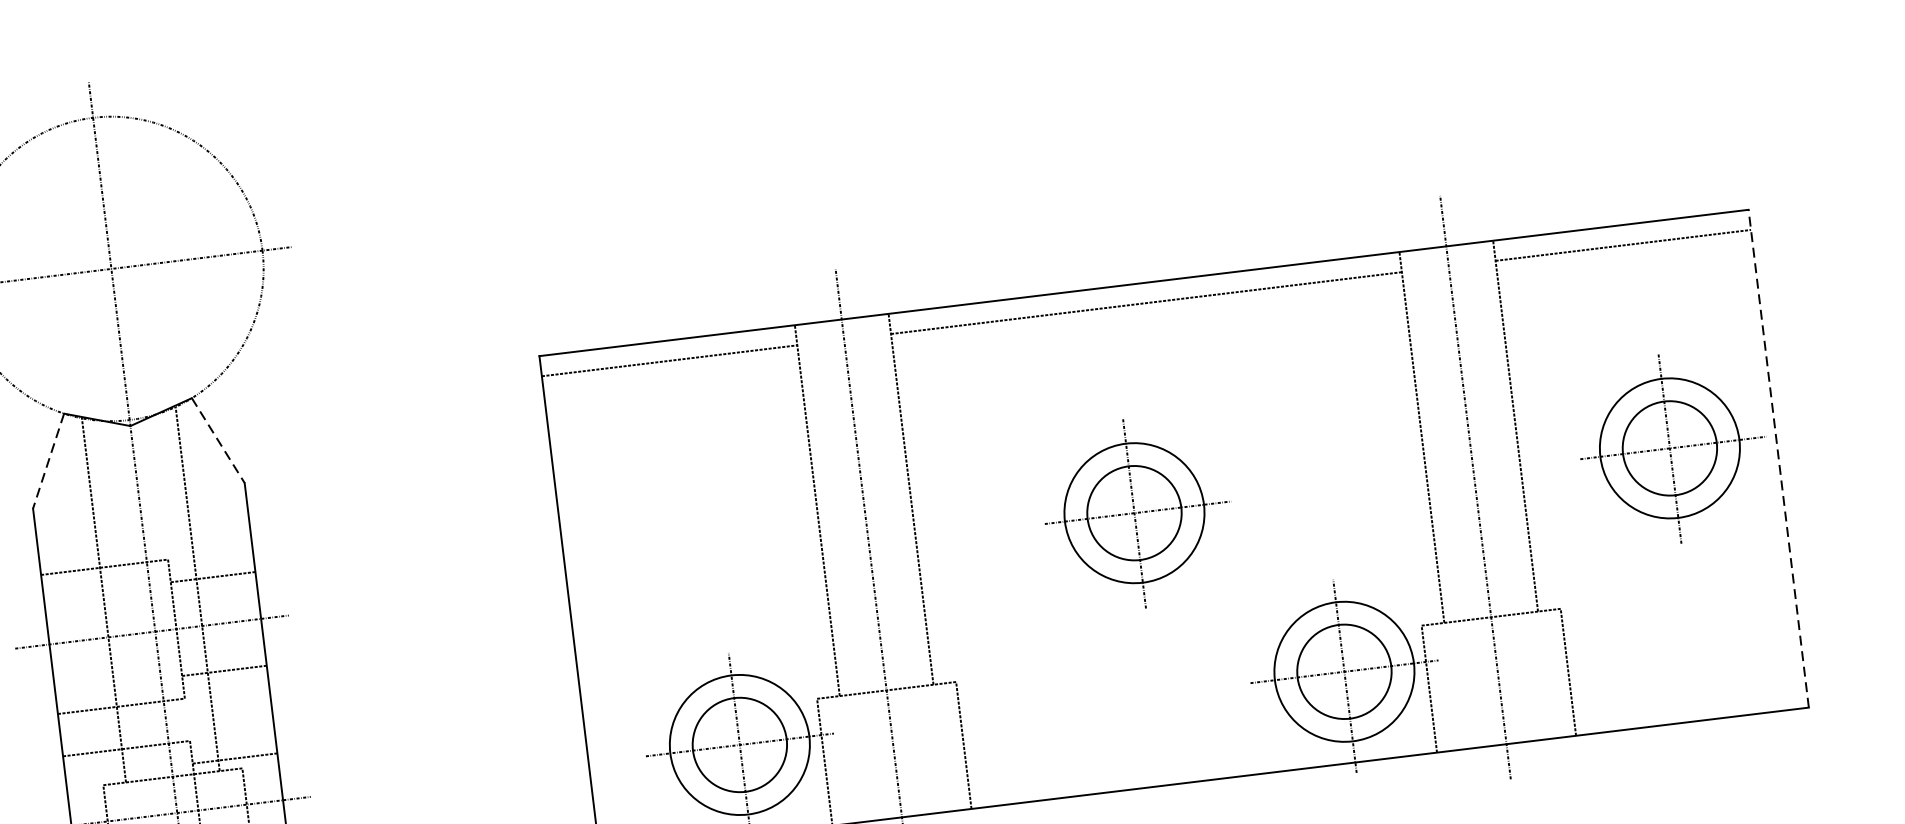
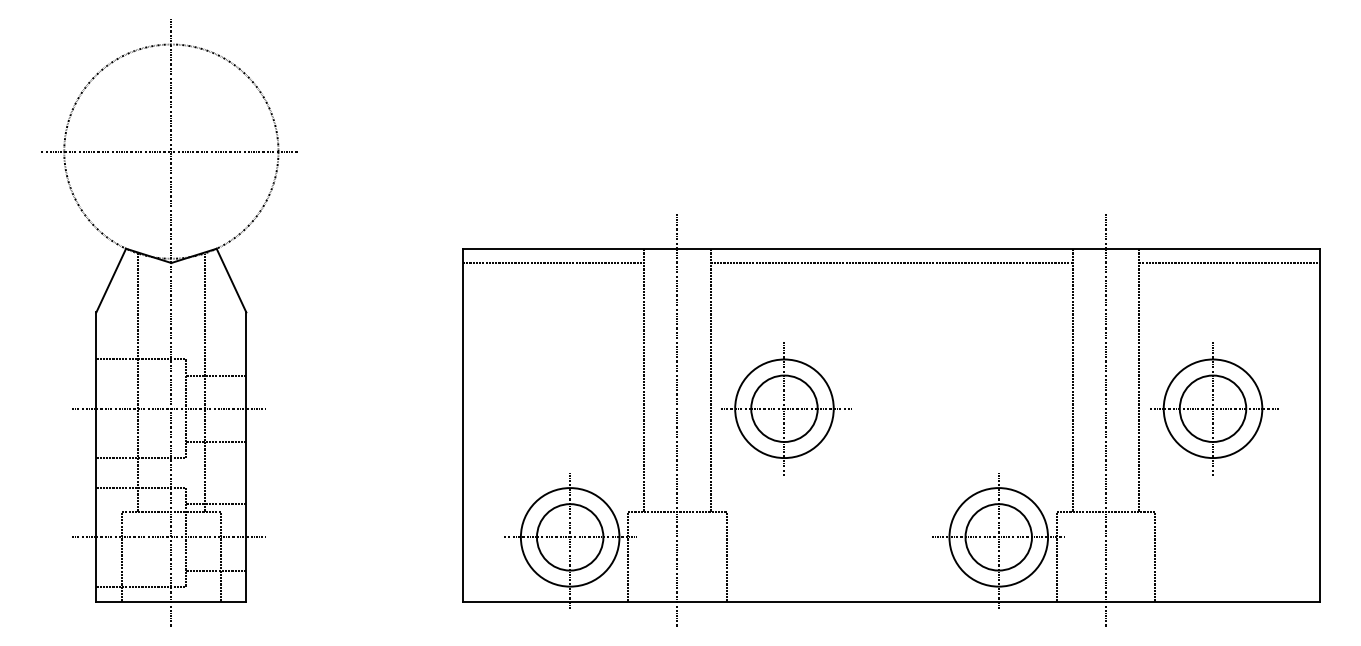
line: (218, 441) -> (231, 281), dashed -> solid
part: (1671, 447) -> (1214, 408), moved
line: (1779, 457) -> (1320, 424), dashed -> solid
line: (49, 462) -> (111, 281), dashed -> solid
part: (1137, 512) -> (786, 408), moved

